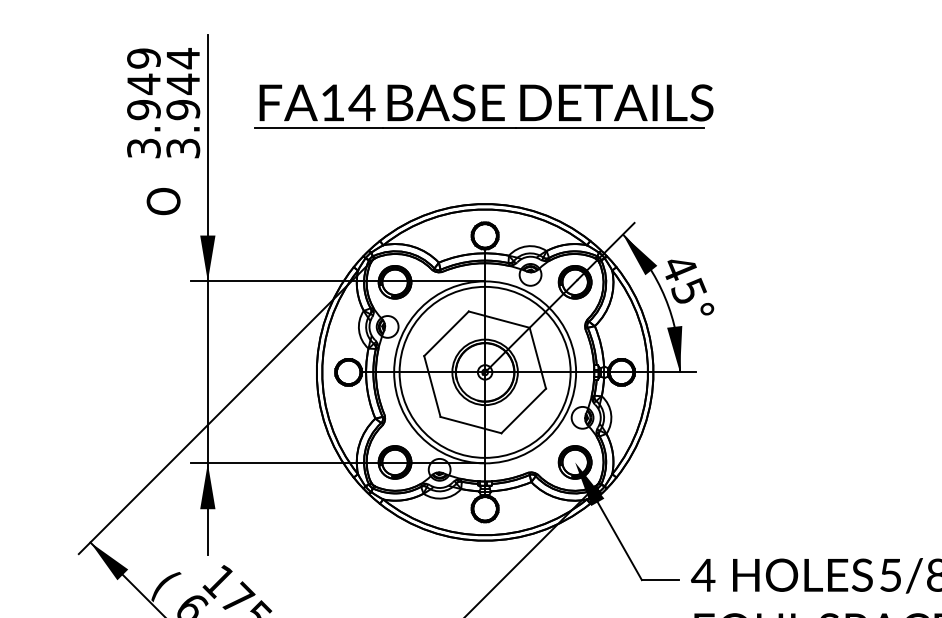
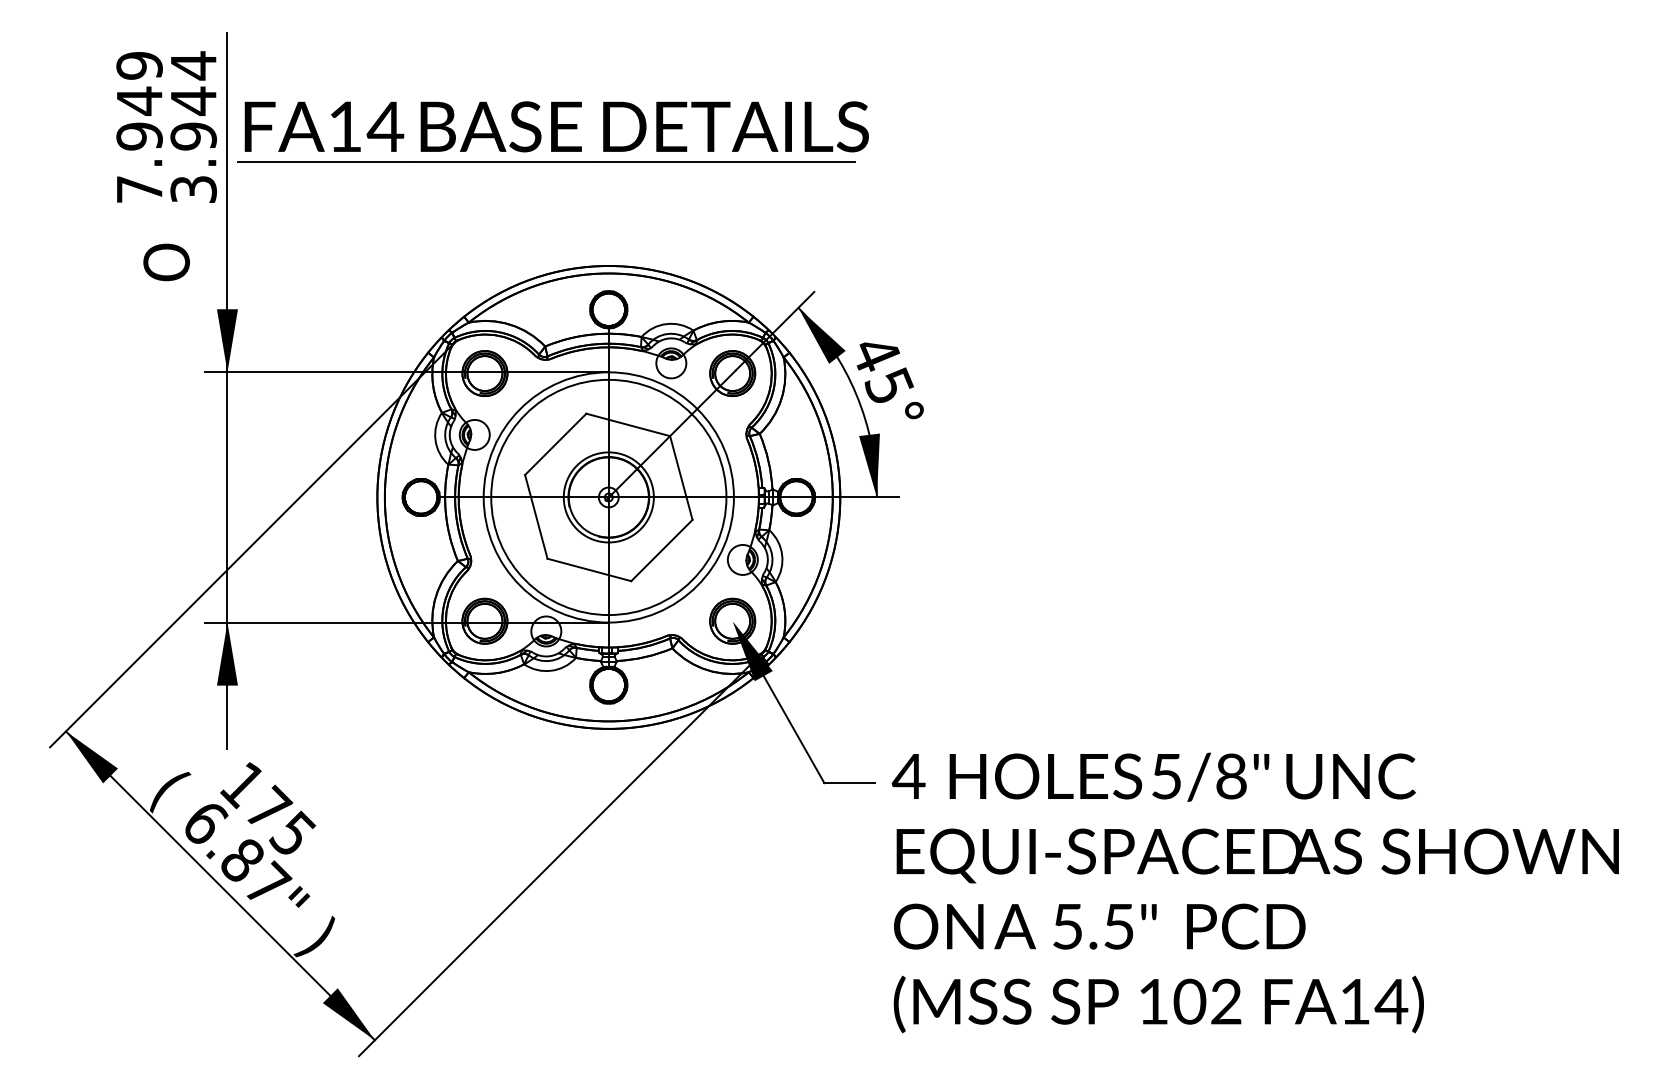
part: (483, 106) -> (552, 131), moved
text: (143, 148) -> (139, 189), 3.949 -> 7.949

